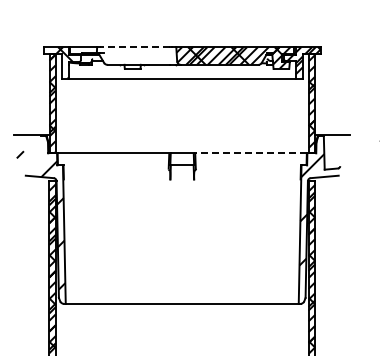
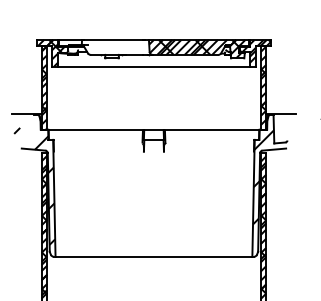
line: (134, 47) -> (113, 40), dashed -> solid
hatch: (60, 62) -> (51, 52), added
line: (249, 153) -> (210, 129), dashed -> solid

